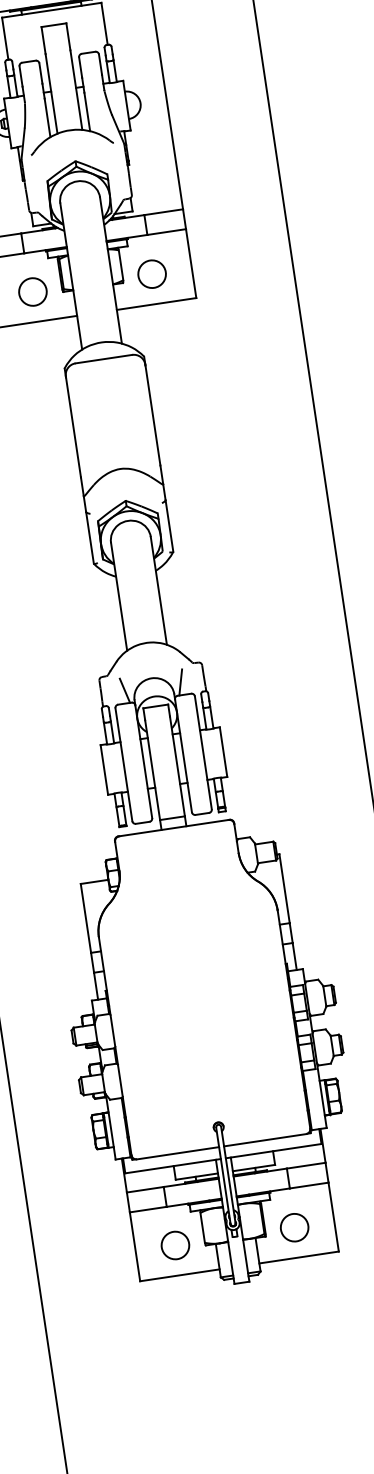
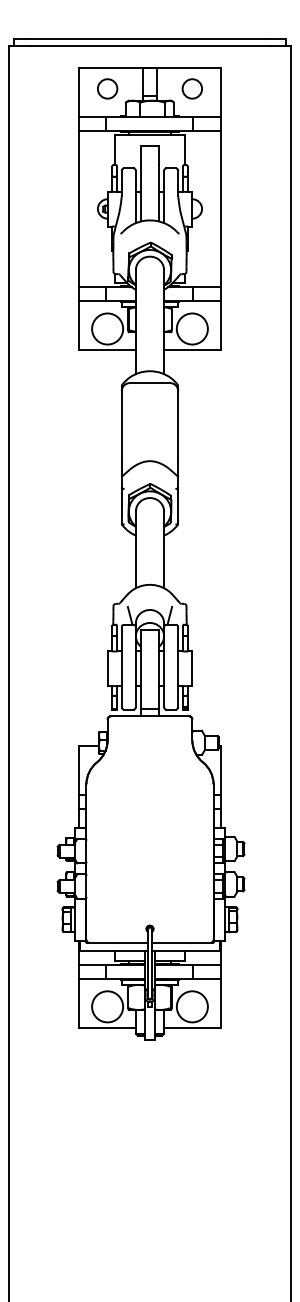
circle: (152, 273) -> (192, 328), size x1.6
circle: (32, 291) -> (107, 328), size x1.6
circle: (294, 1227) -> (192, 1006), size x1.6
circle: (175, 1245) -> (107, 1006), size x1.6

